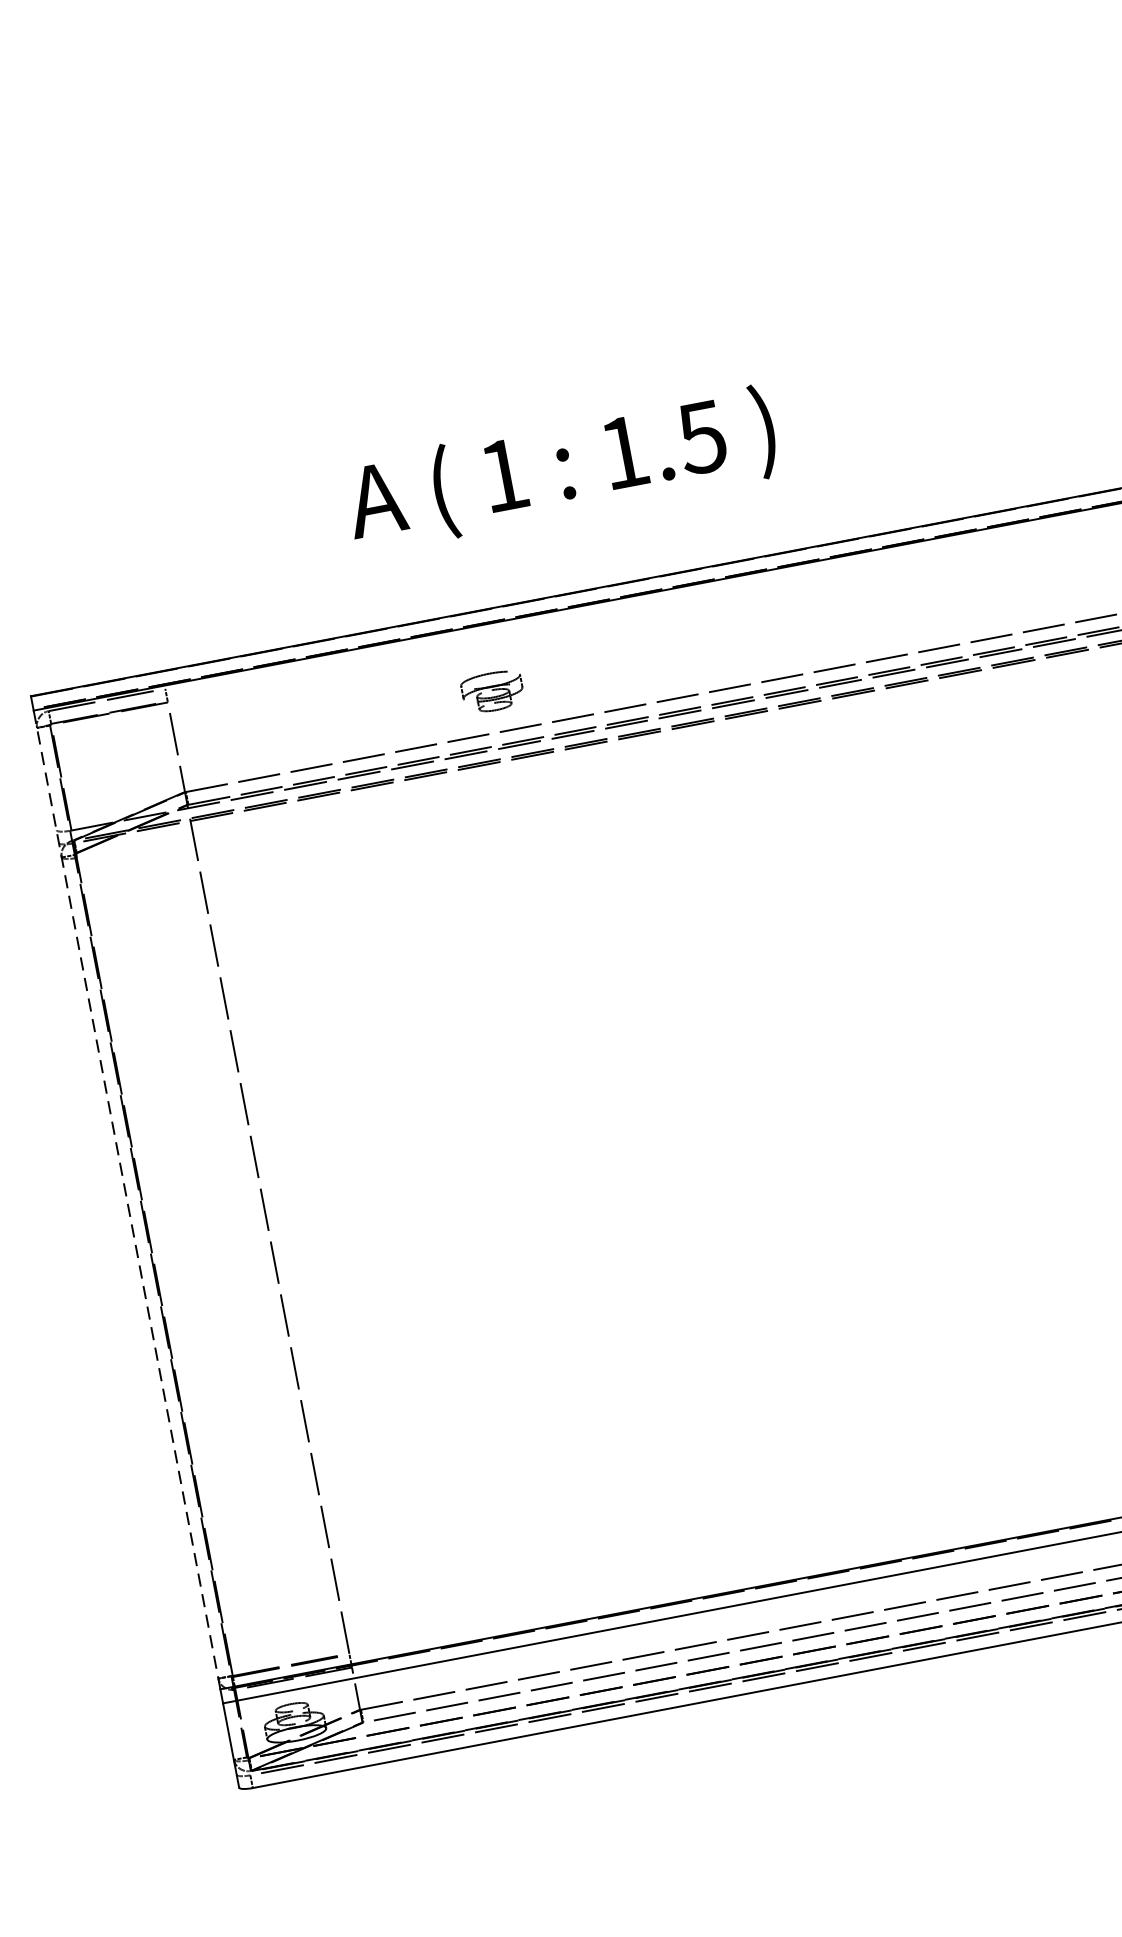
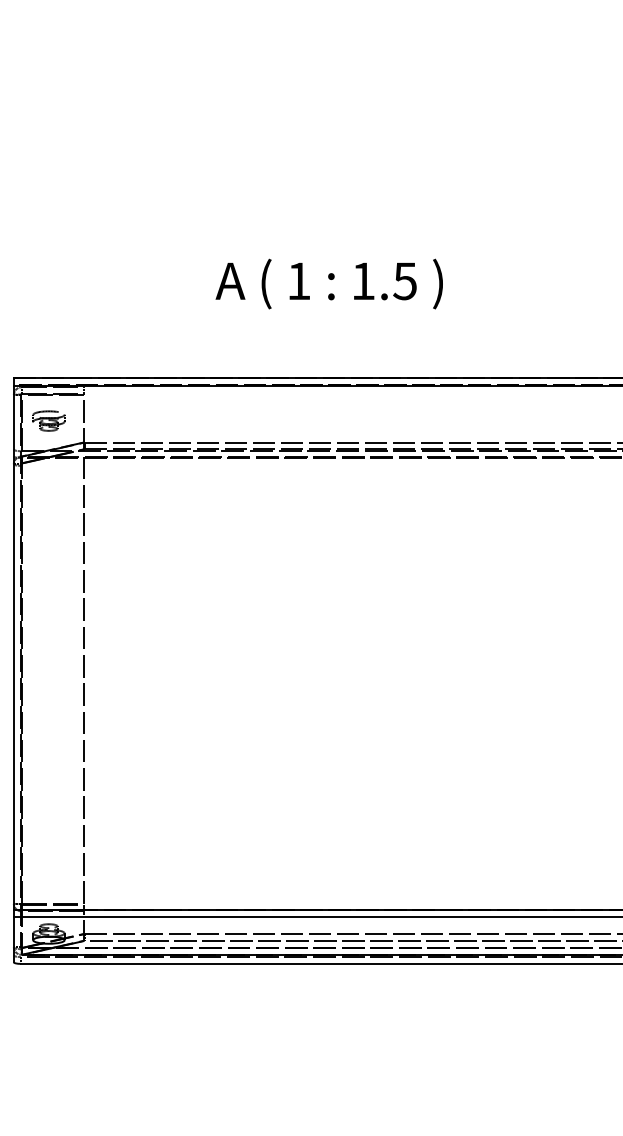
text: (559, 468) -> (328, 283), moved
part: (491, 690) -> (48, 420), moved
line: (126, 1199) -> (13, 647), dashed -> solid

